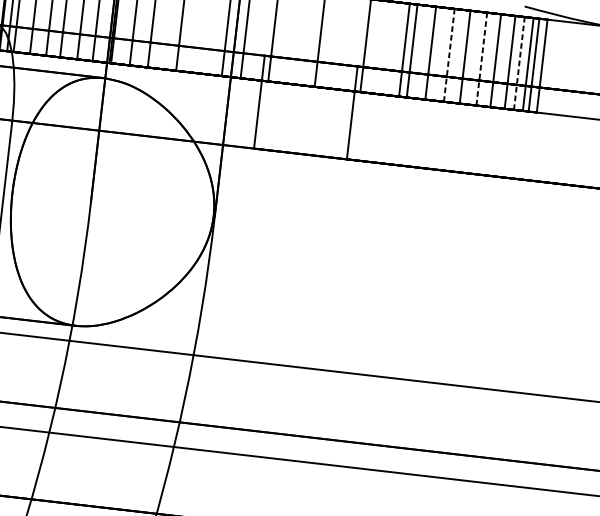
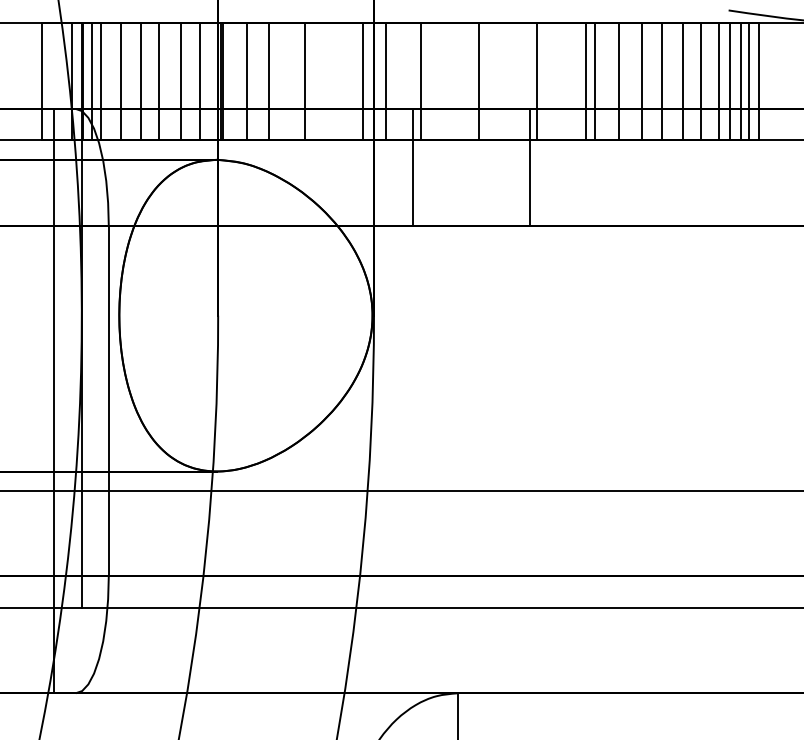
line: (449, 55) -> (642, 81), dashed -> solid
line: (481, 58) -> (682, 81), dashed -> solid
line: (519, 63) -> (730, 81), dashed -> solid

